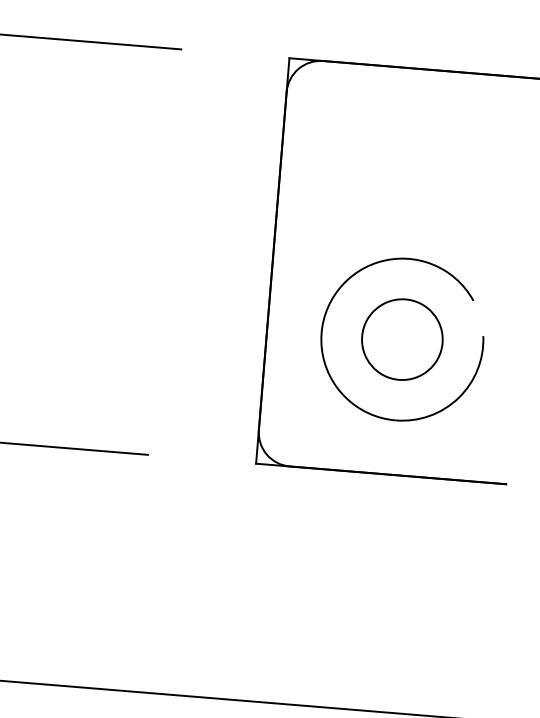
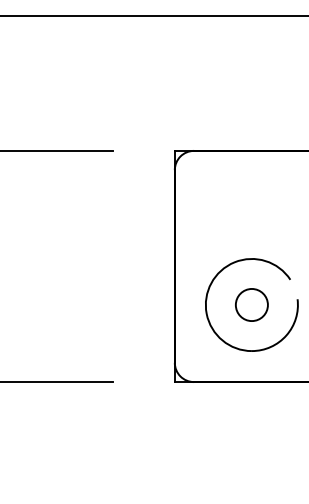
circle: (401, 338) -> (251, 304), size x0.7

